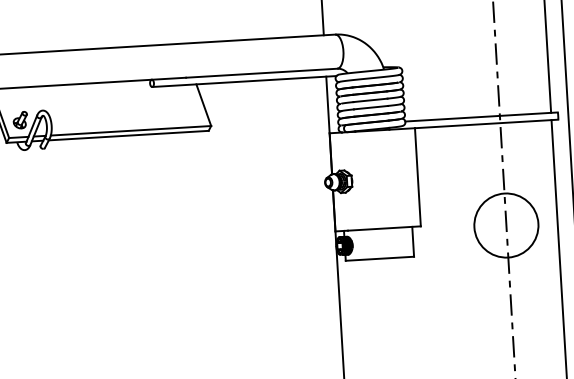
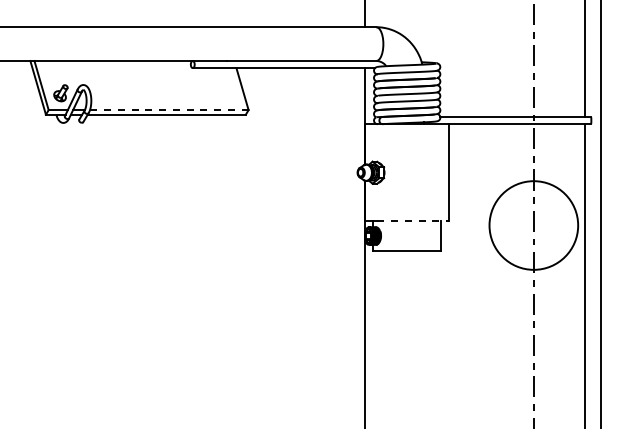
line: (130, 131) -> (168, 110), solid -> dashed
circle: (506, 225) -> (533, 225), size x1.4
line: (384, 228) -> (413, 221), solid -> dashed

